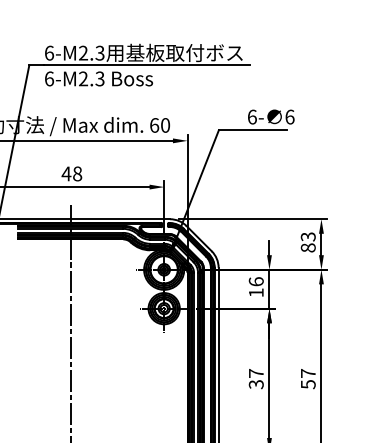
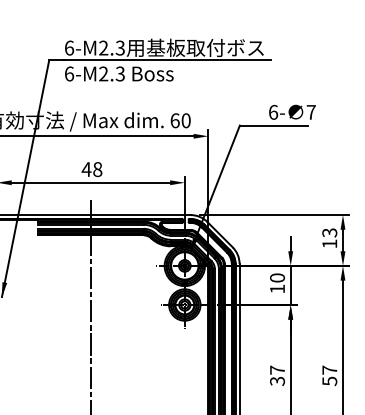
text: (289, 116) -> (310, 111), 6 -> 7
text: (307, 247) -> (328, 243), 83 -> 13
text: (255, 281) -> (276, 277), 16 -> 10

